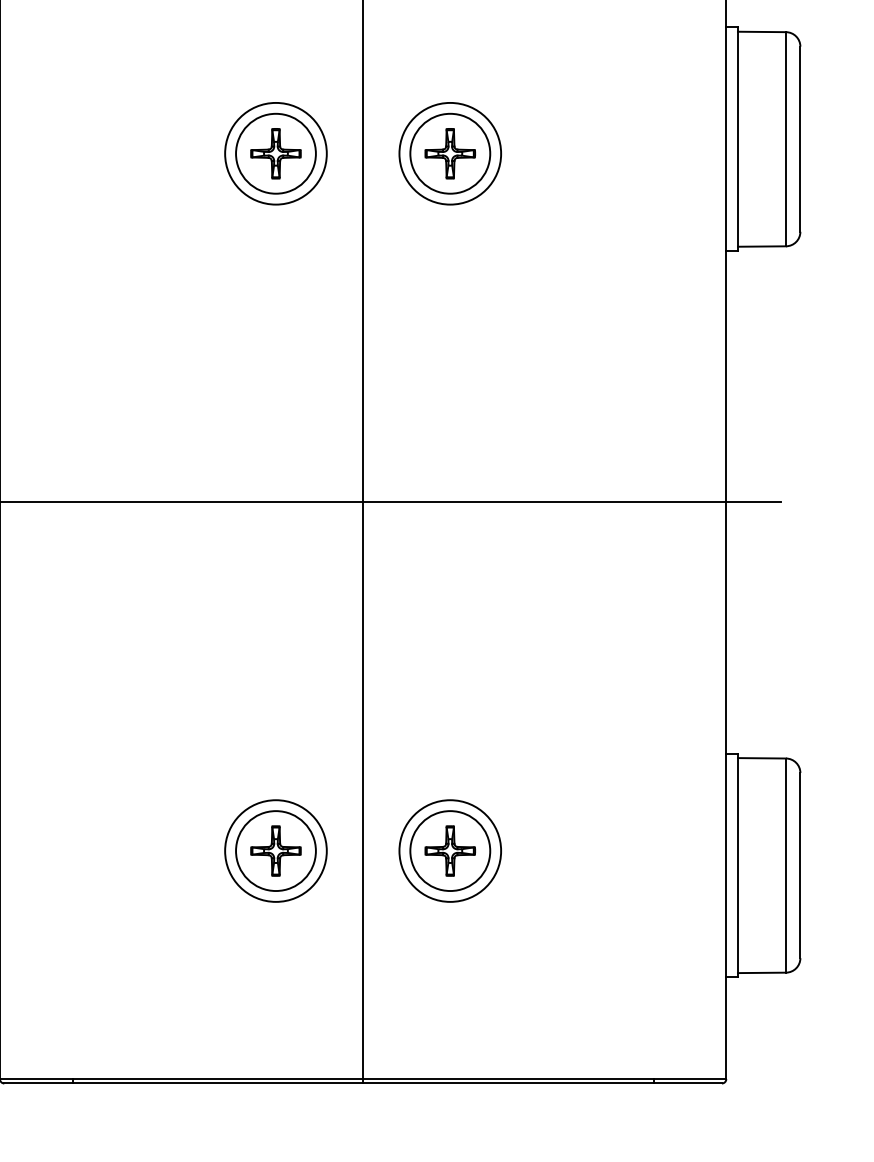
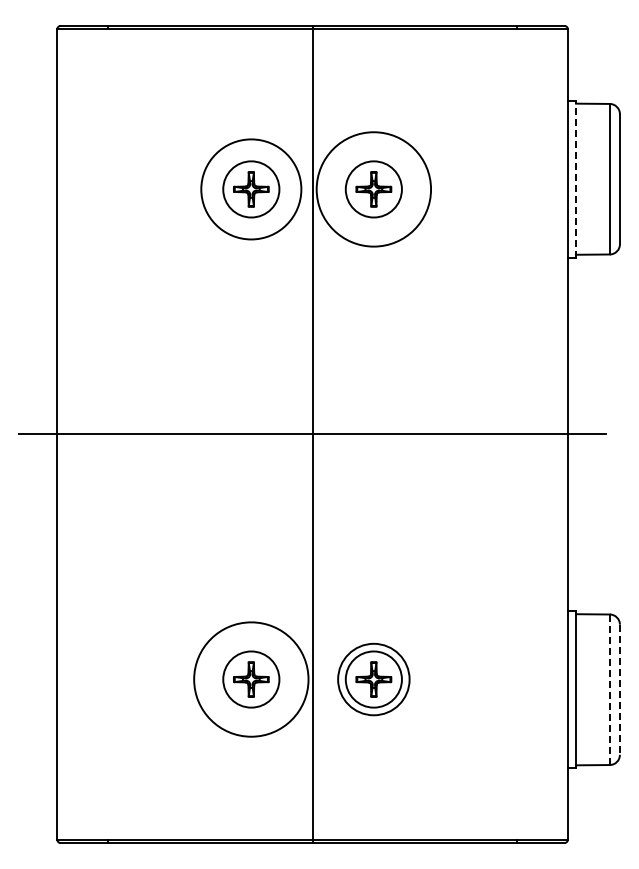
line: (738, 139) -> (576, 179), solid -> dashed
circle: (276, 153) -> (251, 189), size x1.4
circle: (449, 153) -> (373, 189), size x1.6
circle: (276, 850) -> (251, 679), size x1.6
line: (785, 865) -> (609, 689), solid -> dashed
line: (799, 866) -> (619, 690), solid -> dashed

